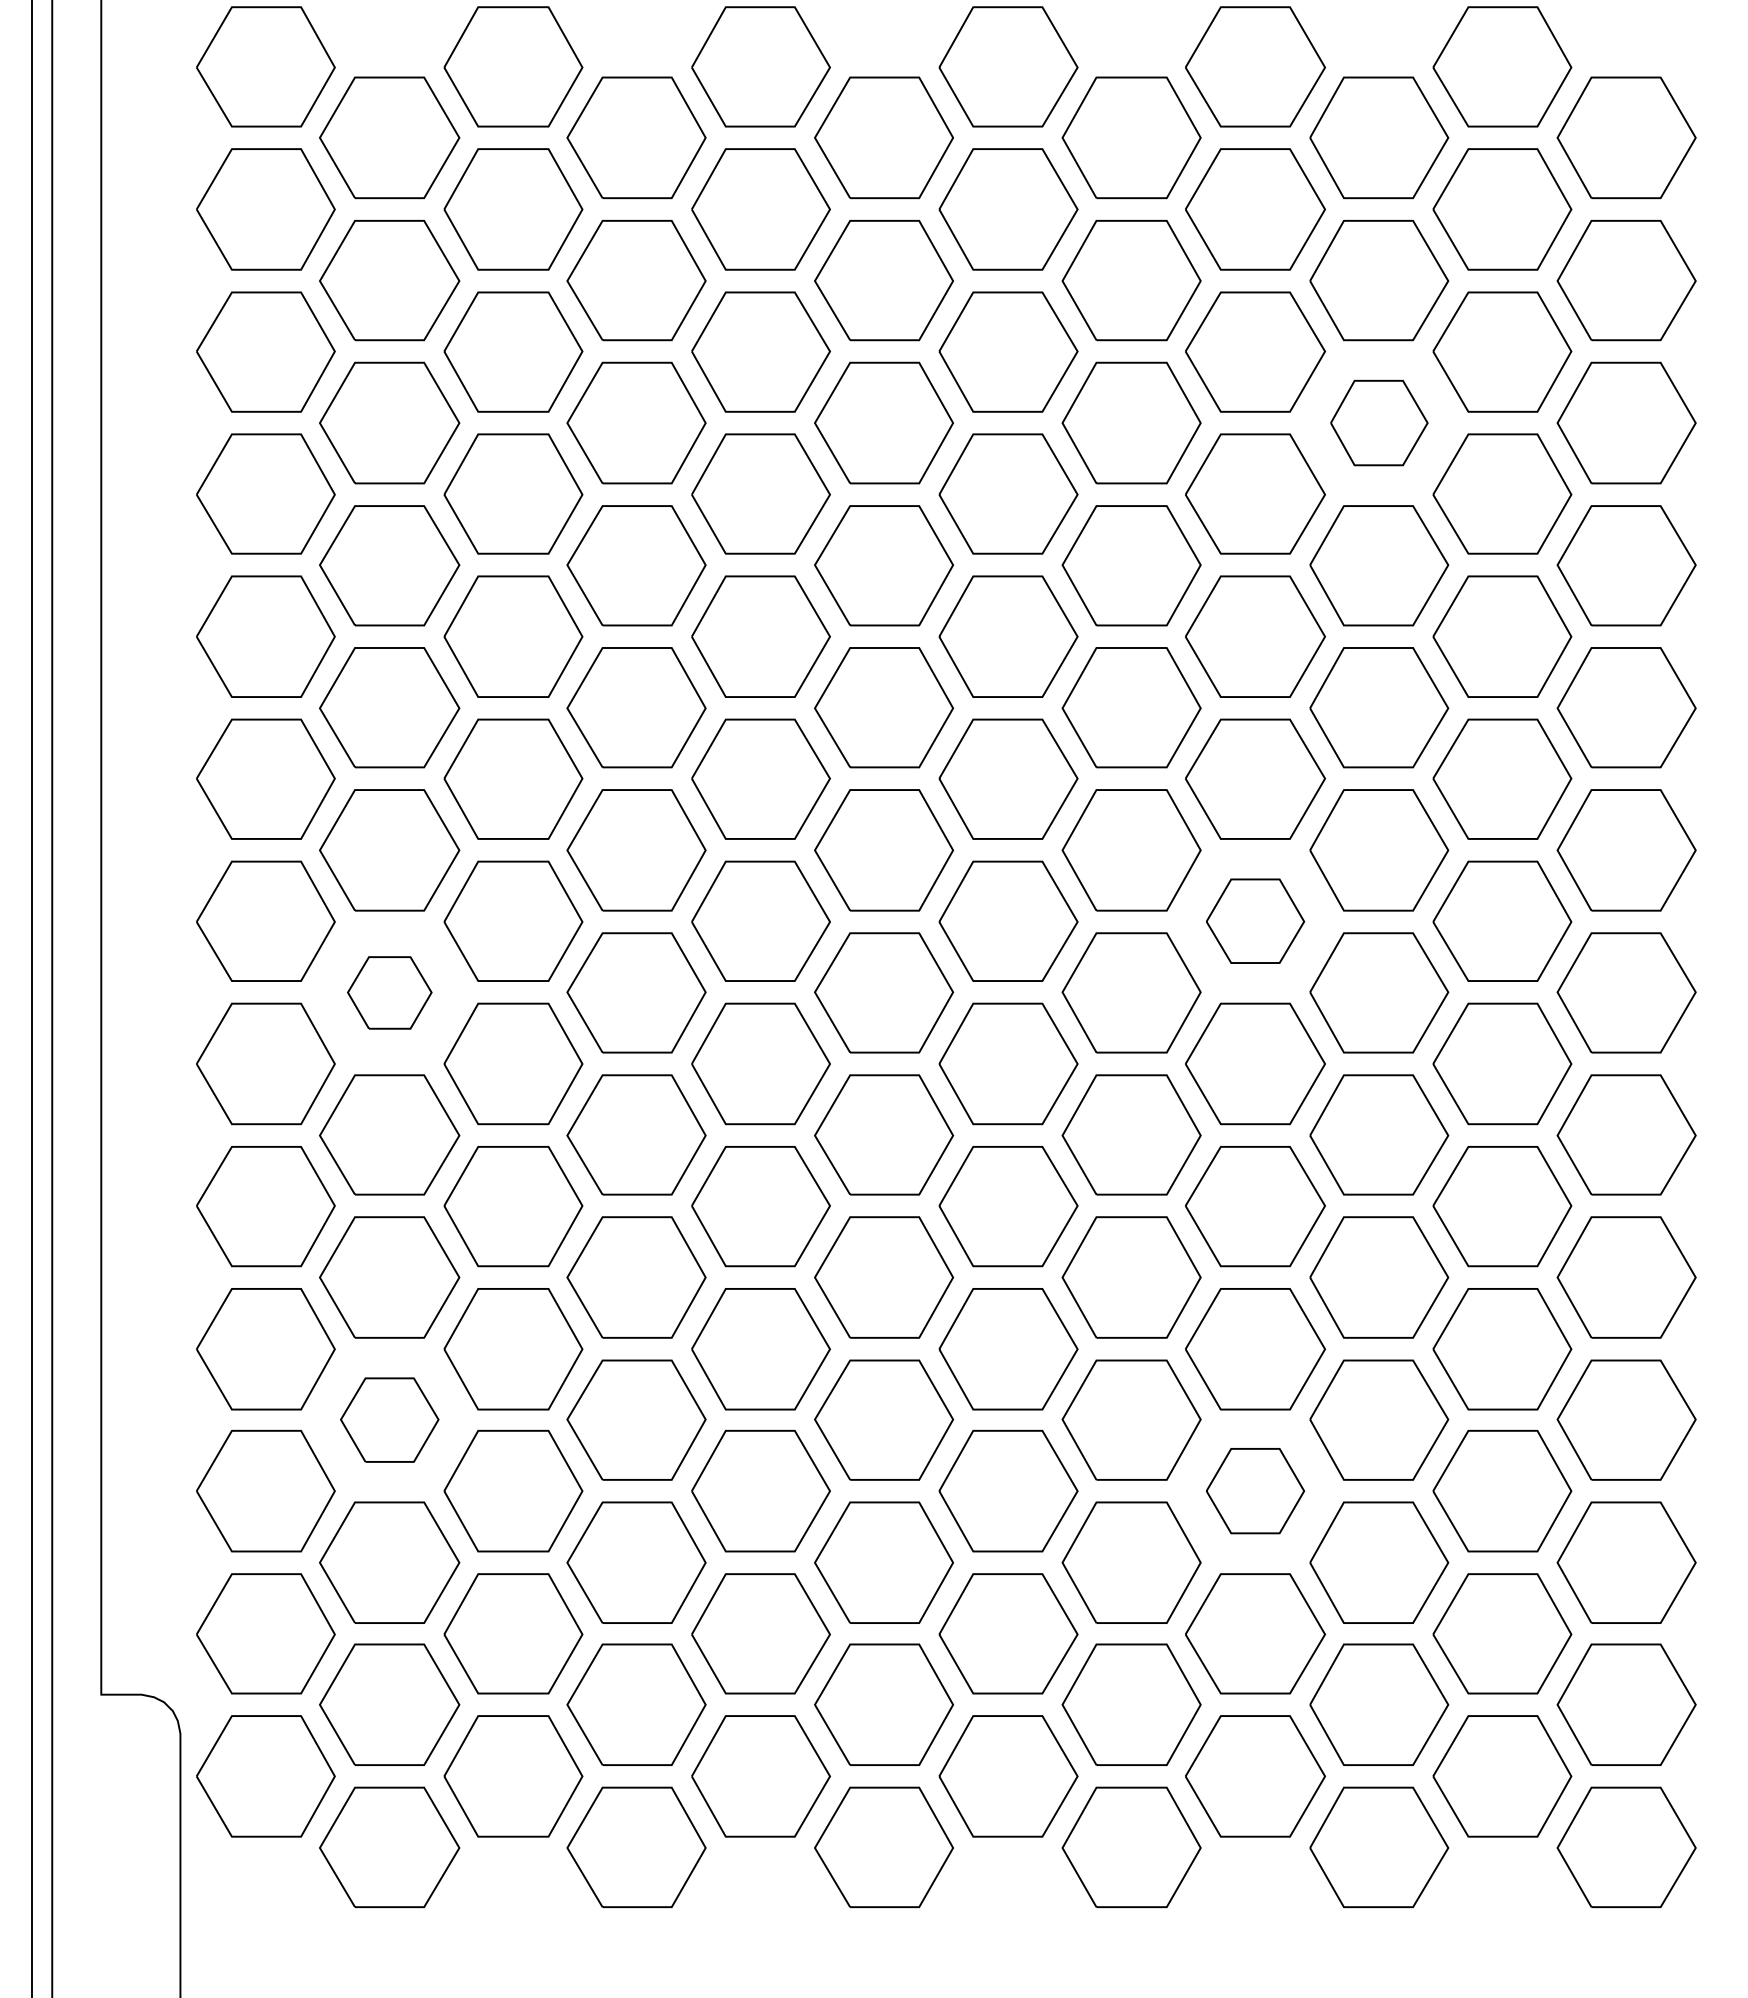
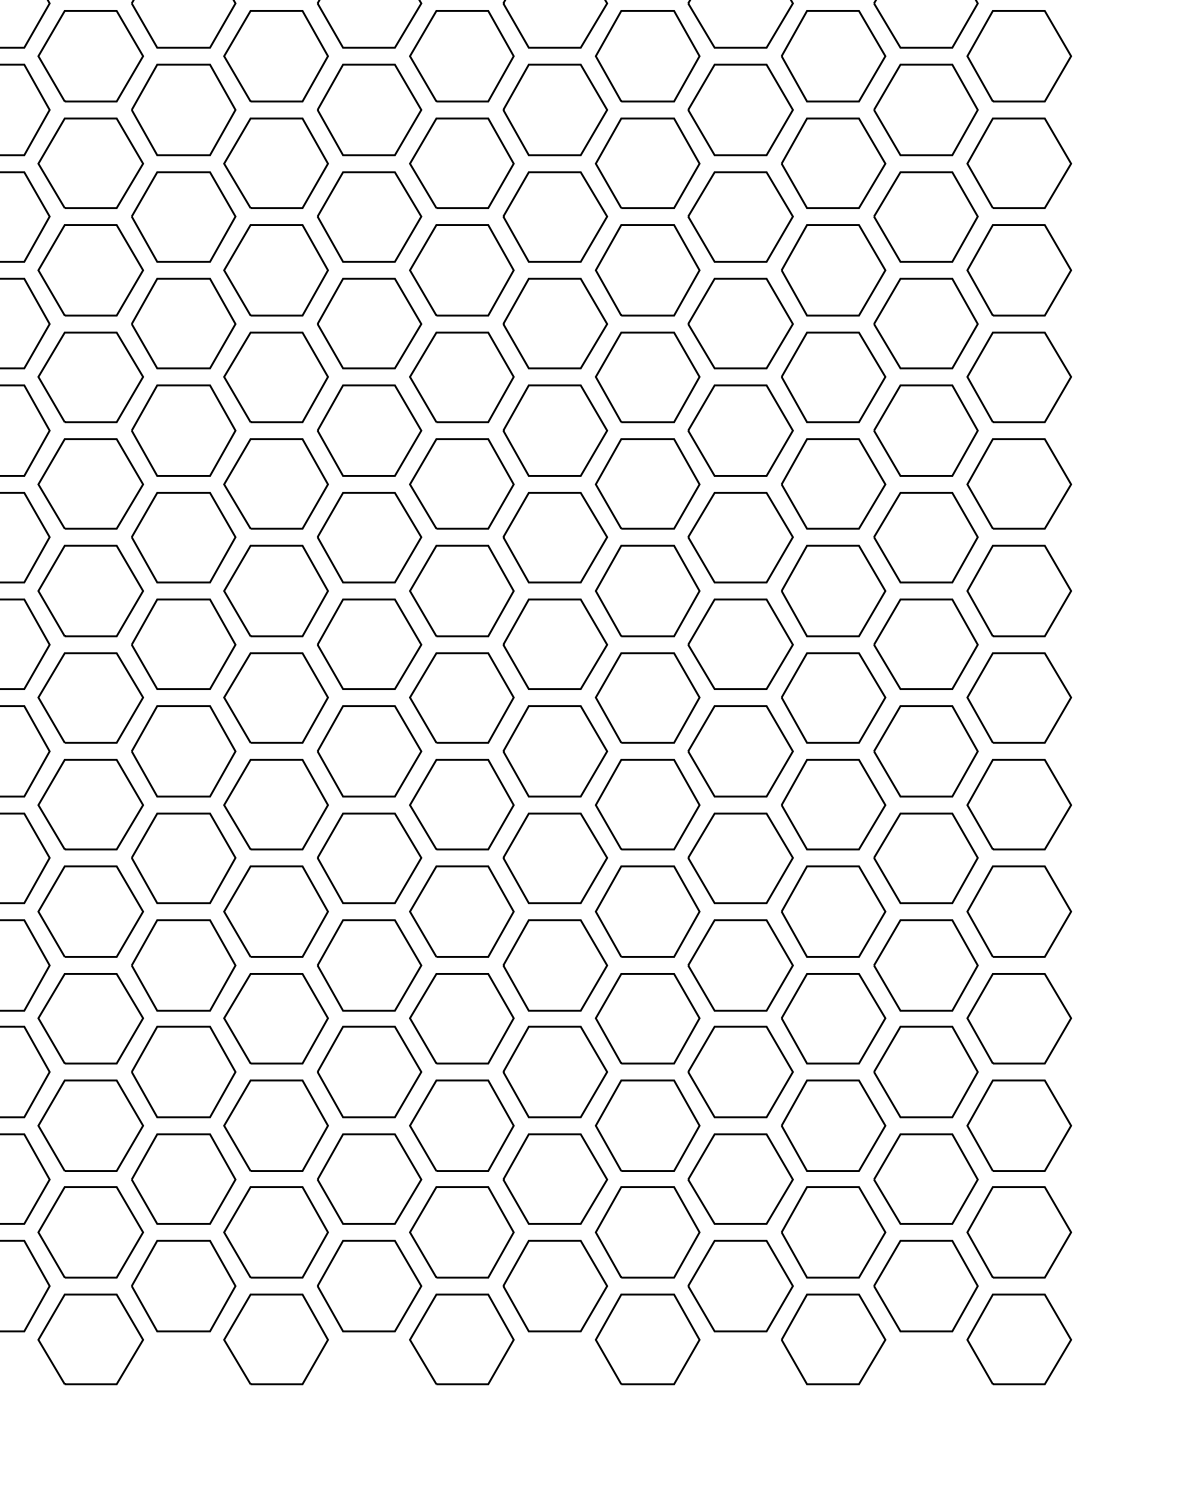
part: (1379, 422) -> (833, 269), size x1.43
part: (1255, 920) -> (740, 643), size x1.43
part: (389, 992) -> (90, 697), size x1.67
part: (389, 1419) -> (90, 1018), size x1.43
part: (1255, 1490) -> (740, 1071), size x1.43

